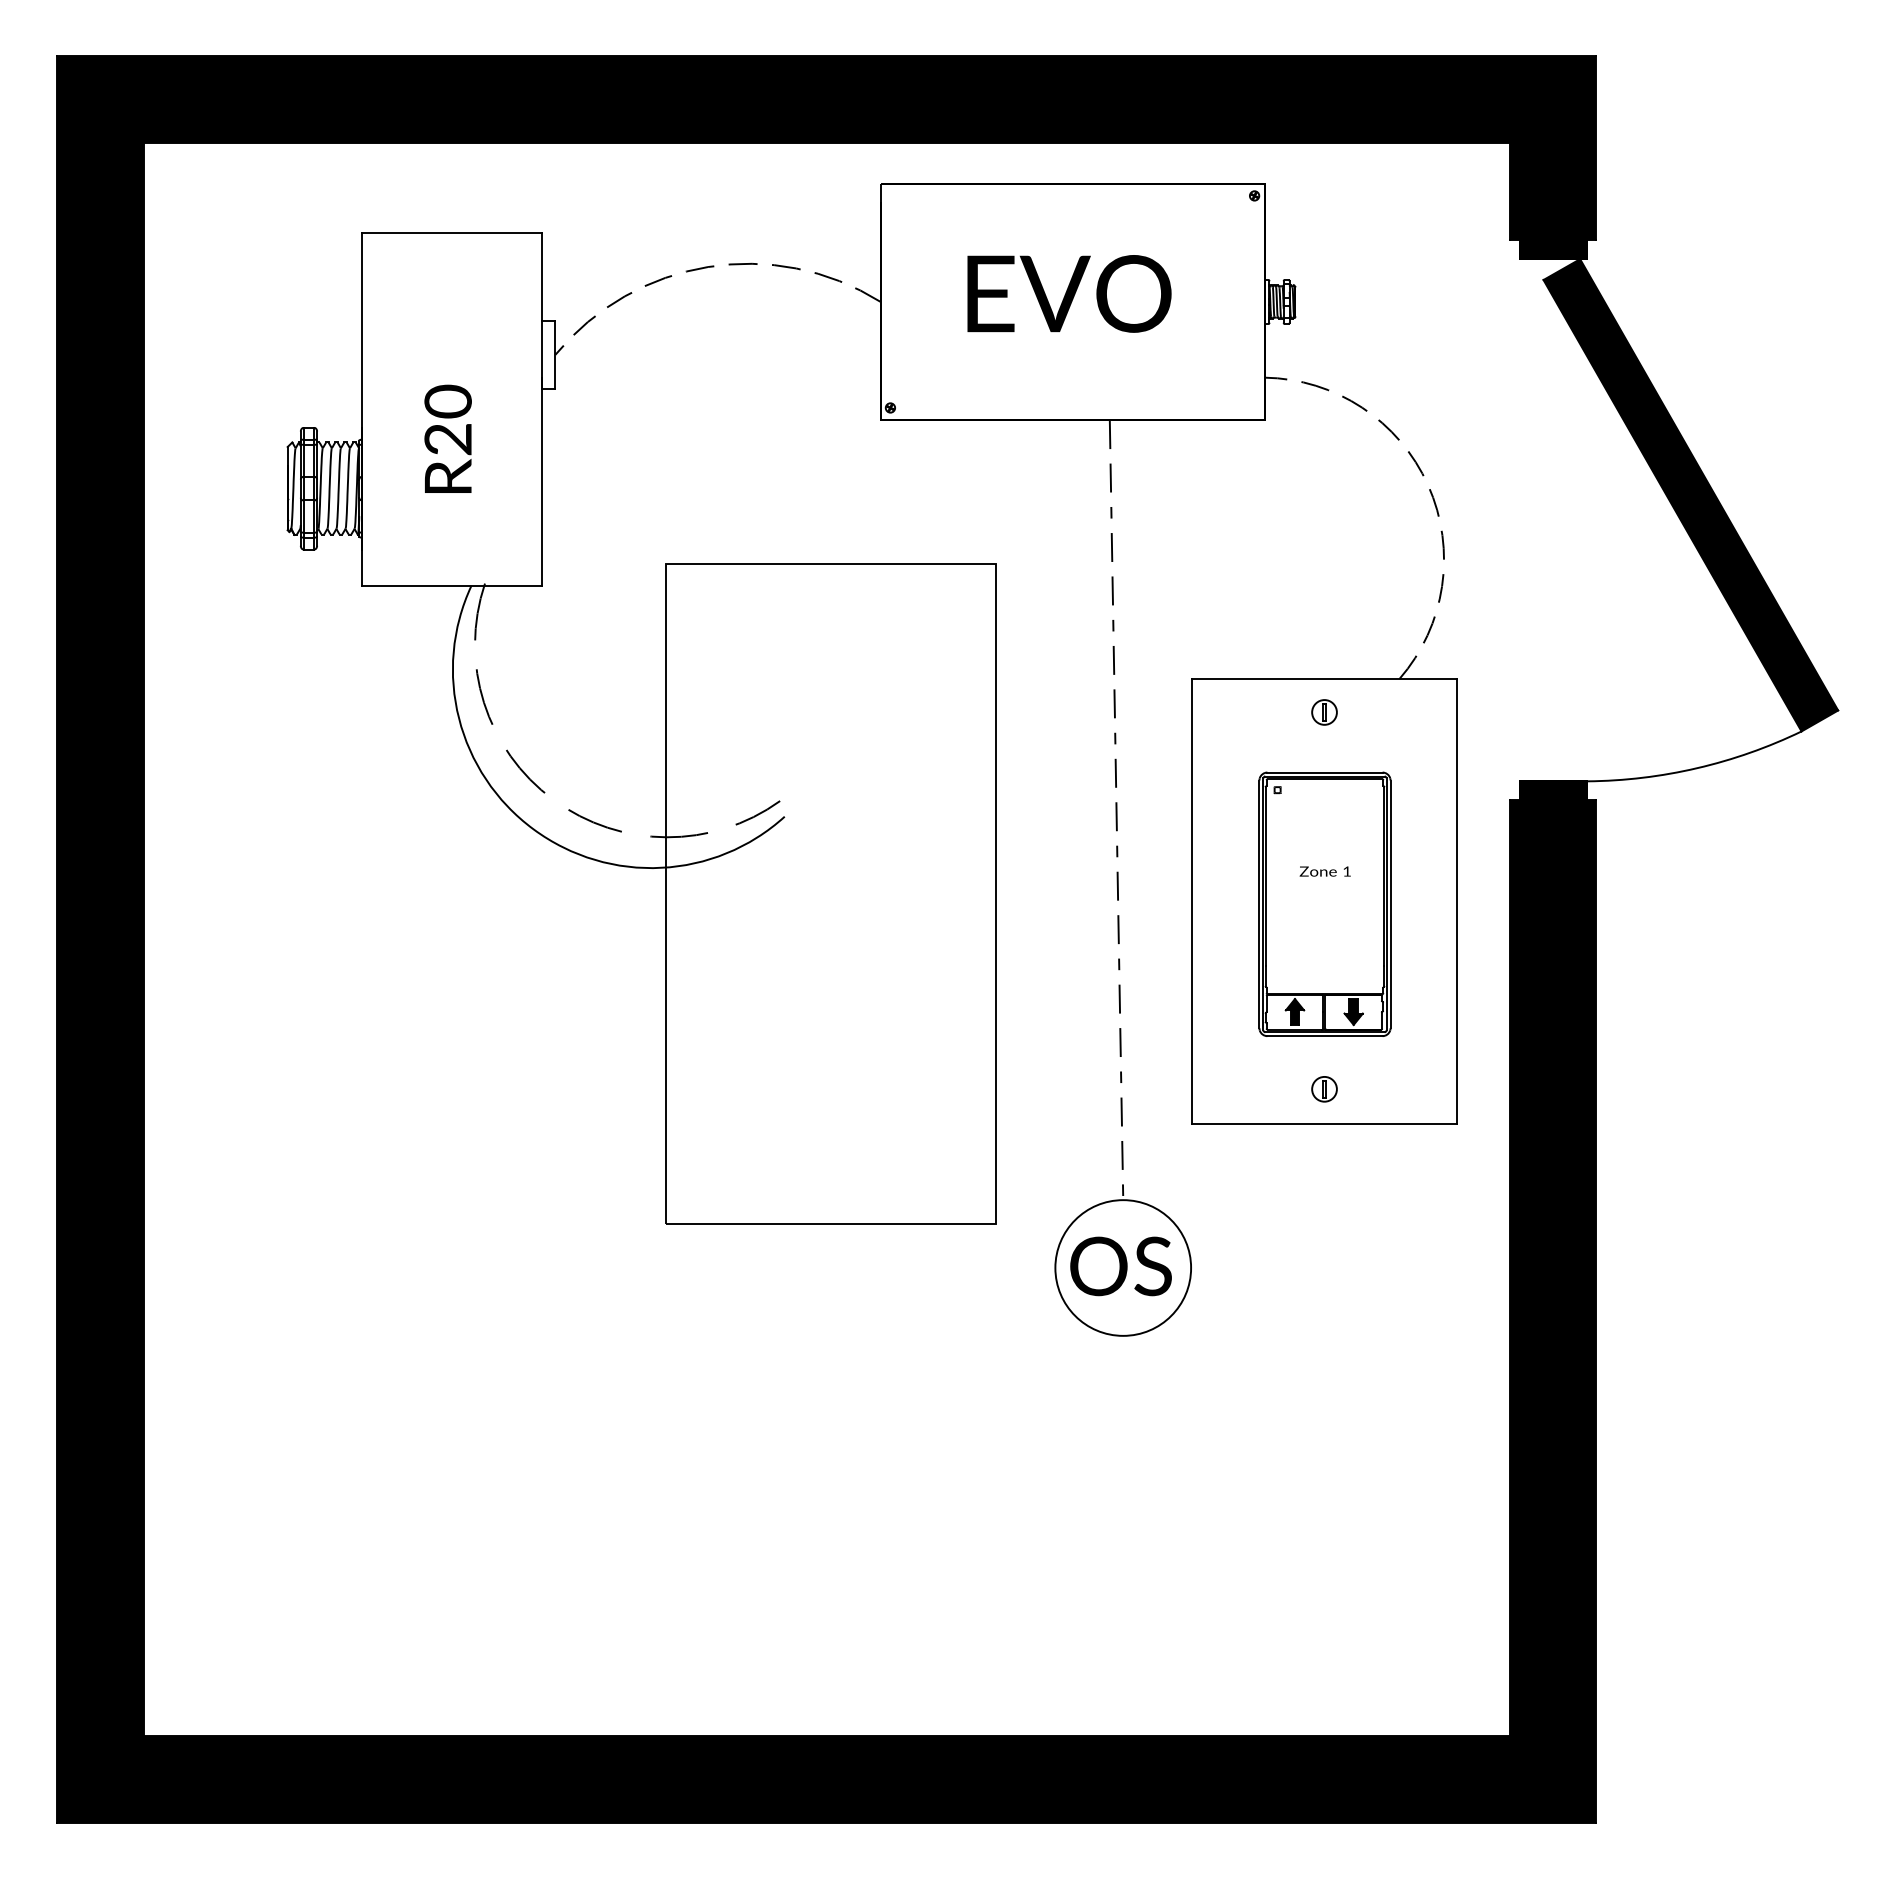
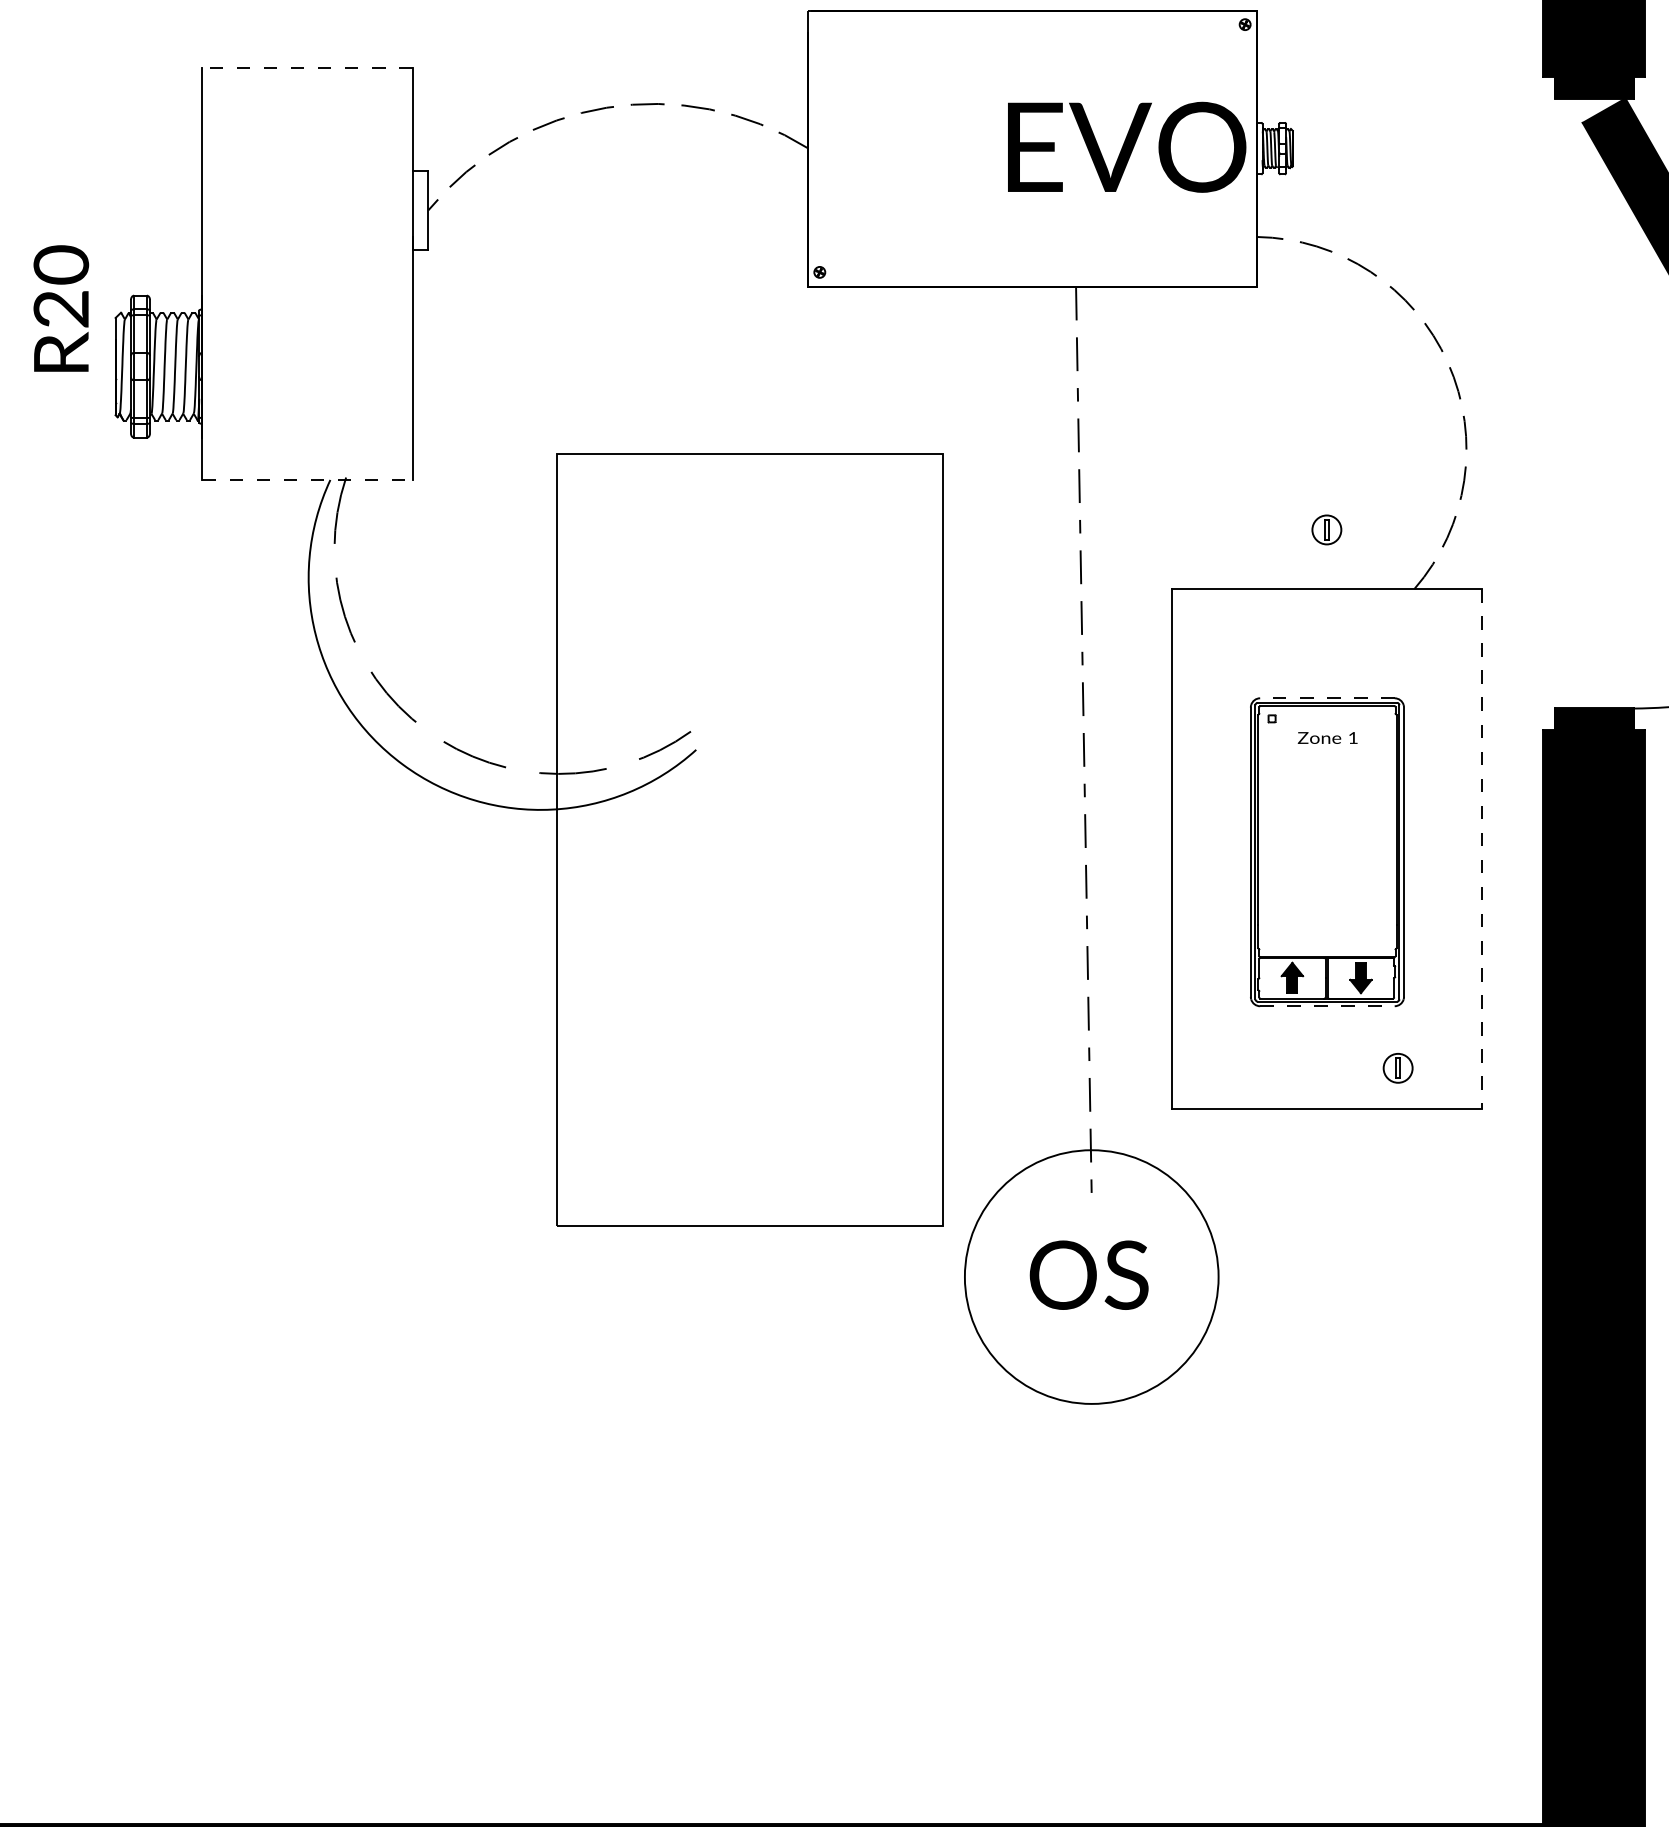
line: (451, 232) -> (307, 67), solid -> dashed
text: (1069, 293) -> (1127, 146), moved
text: (447, 438) -> (60, 308), moved
line: (451, 585) -> (307, 479), solid -> dashed
part: (1324, 712) -> (1326, 530), moved
line: (1325, 772) -> (1328, 698), solid -> dashed
text: (1324, 871) -> (1326, 737), moved
line: (1457, 901) -> (1482, 848), solid -> dashed
line: (1325, 1036) -> (1328, 1006), solid -> dashed
part: (1324, 1089) -> (1398, 1068), moved
circle: (1123, 1267) -> (1092, 1276), size x1.6

